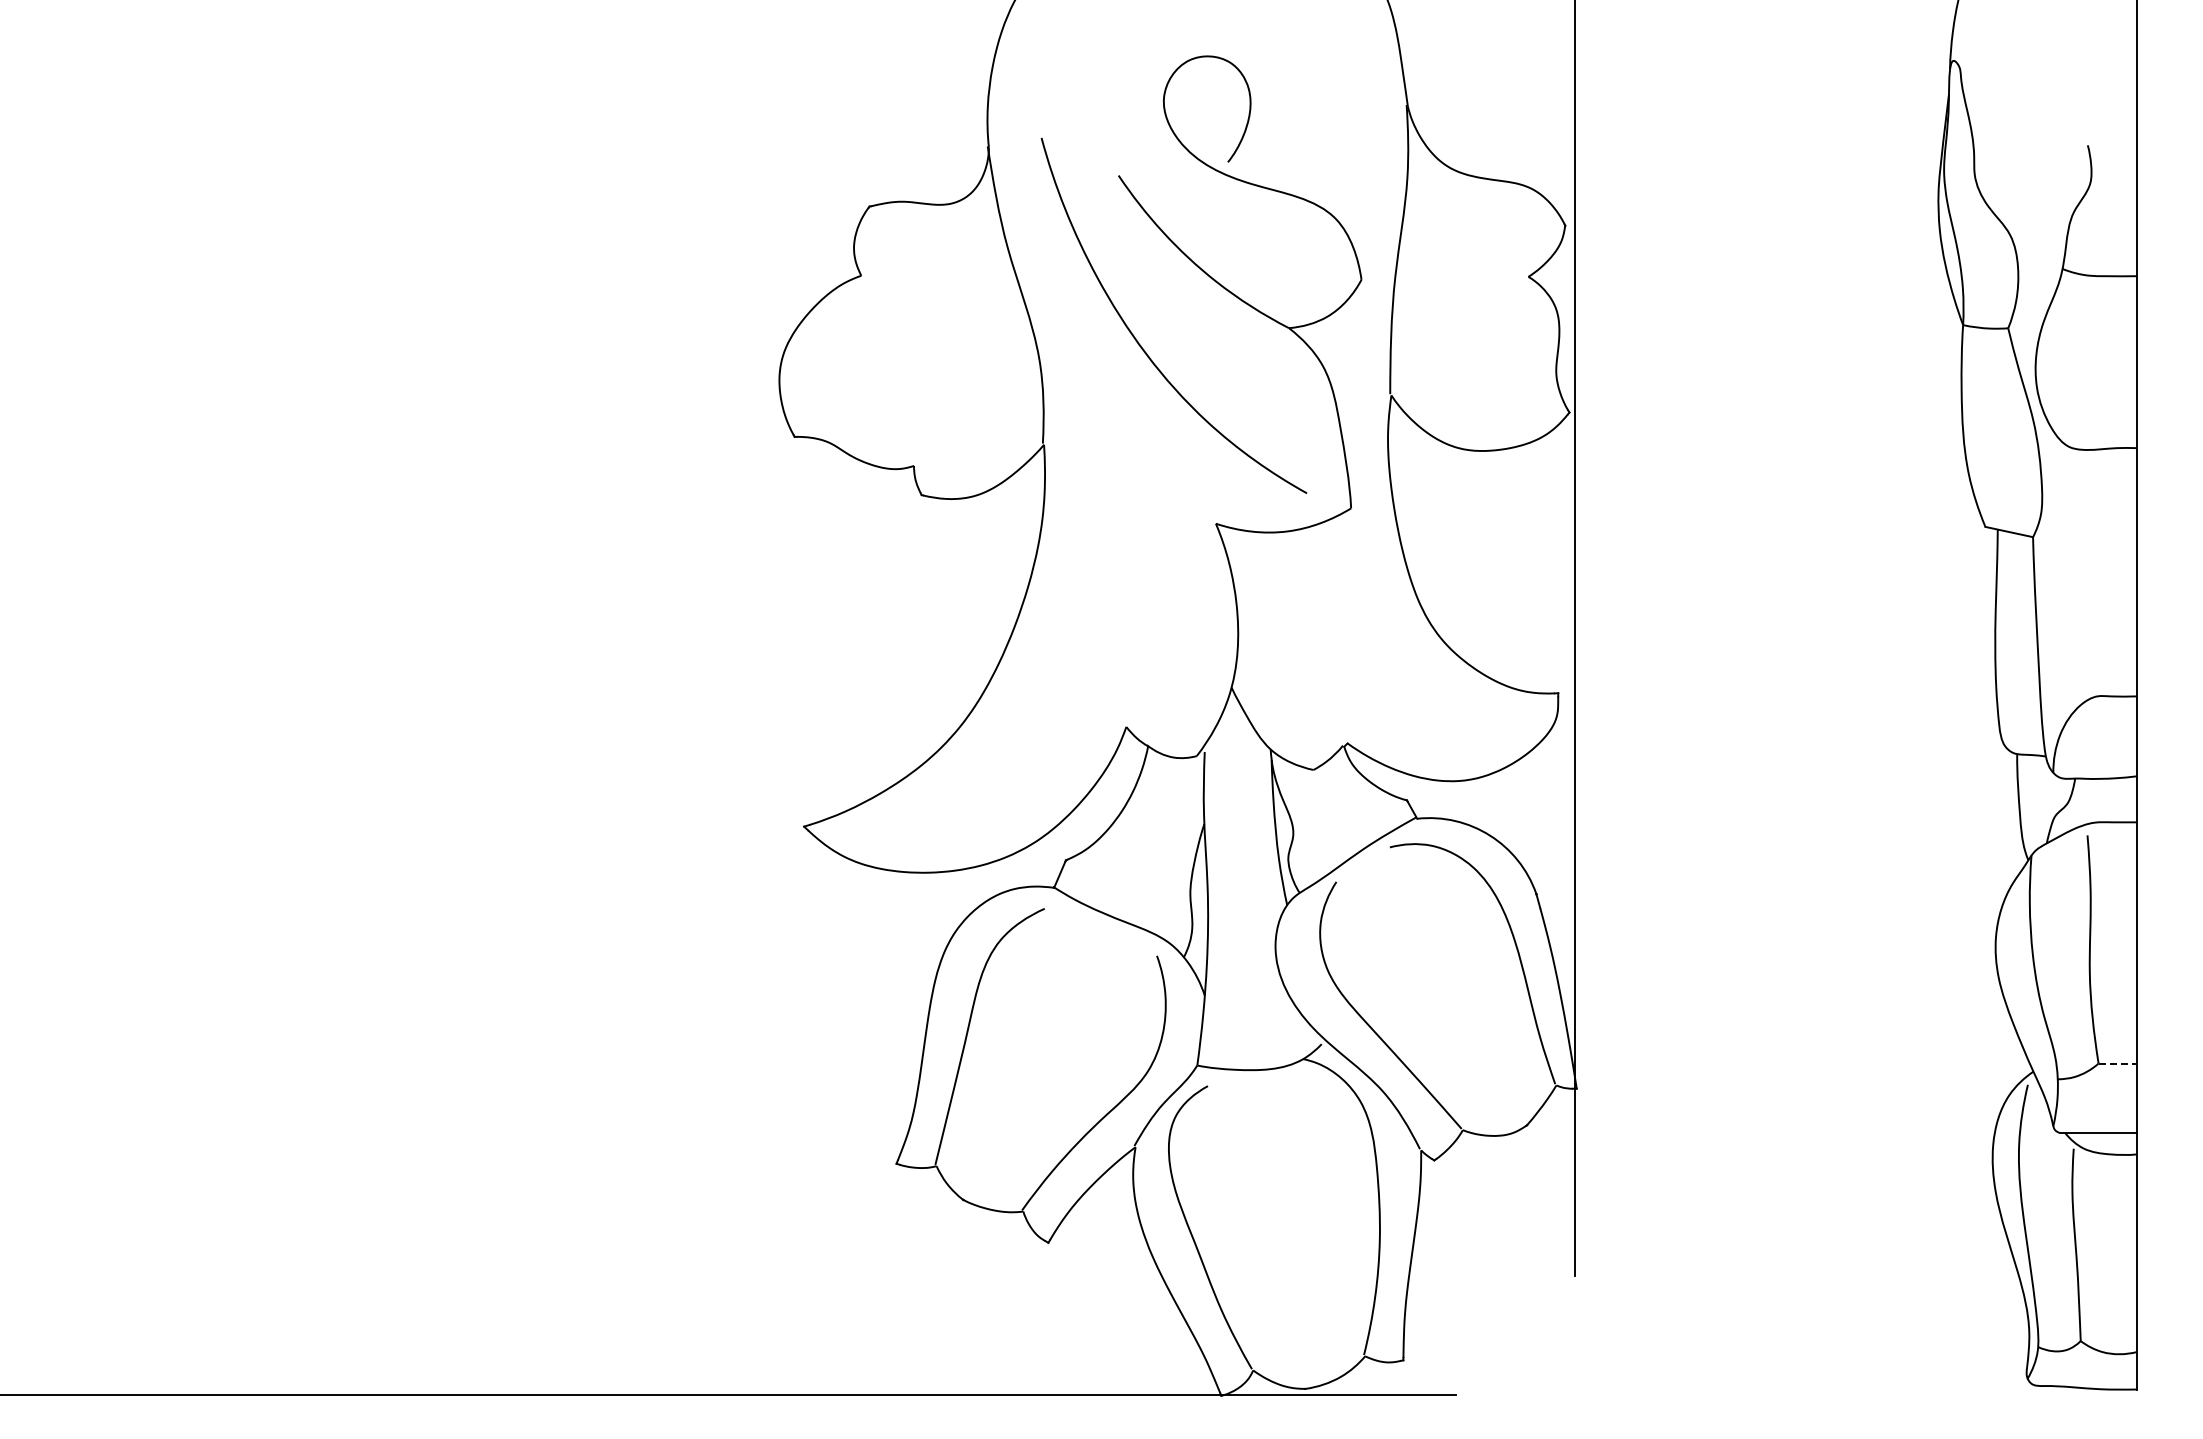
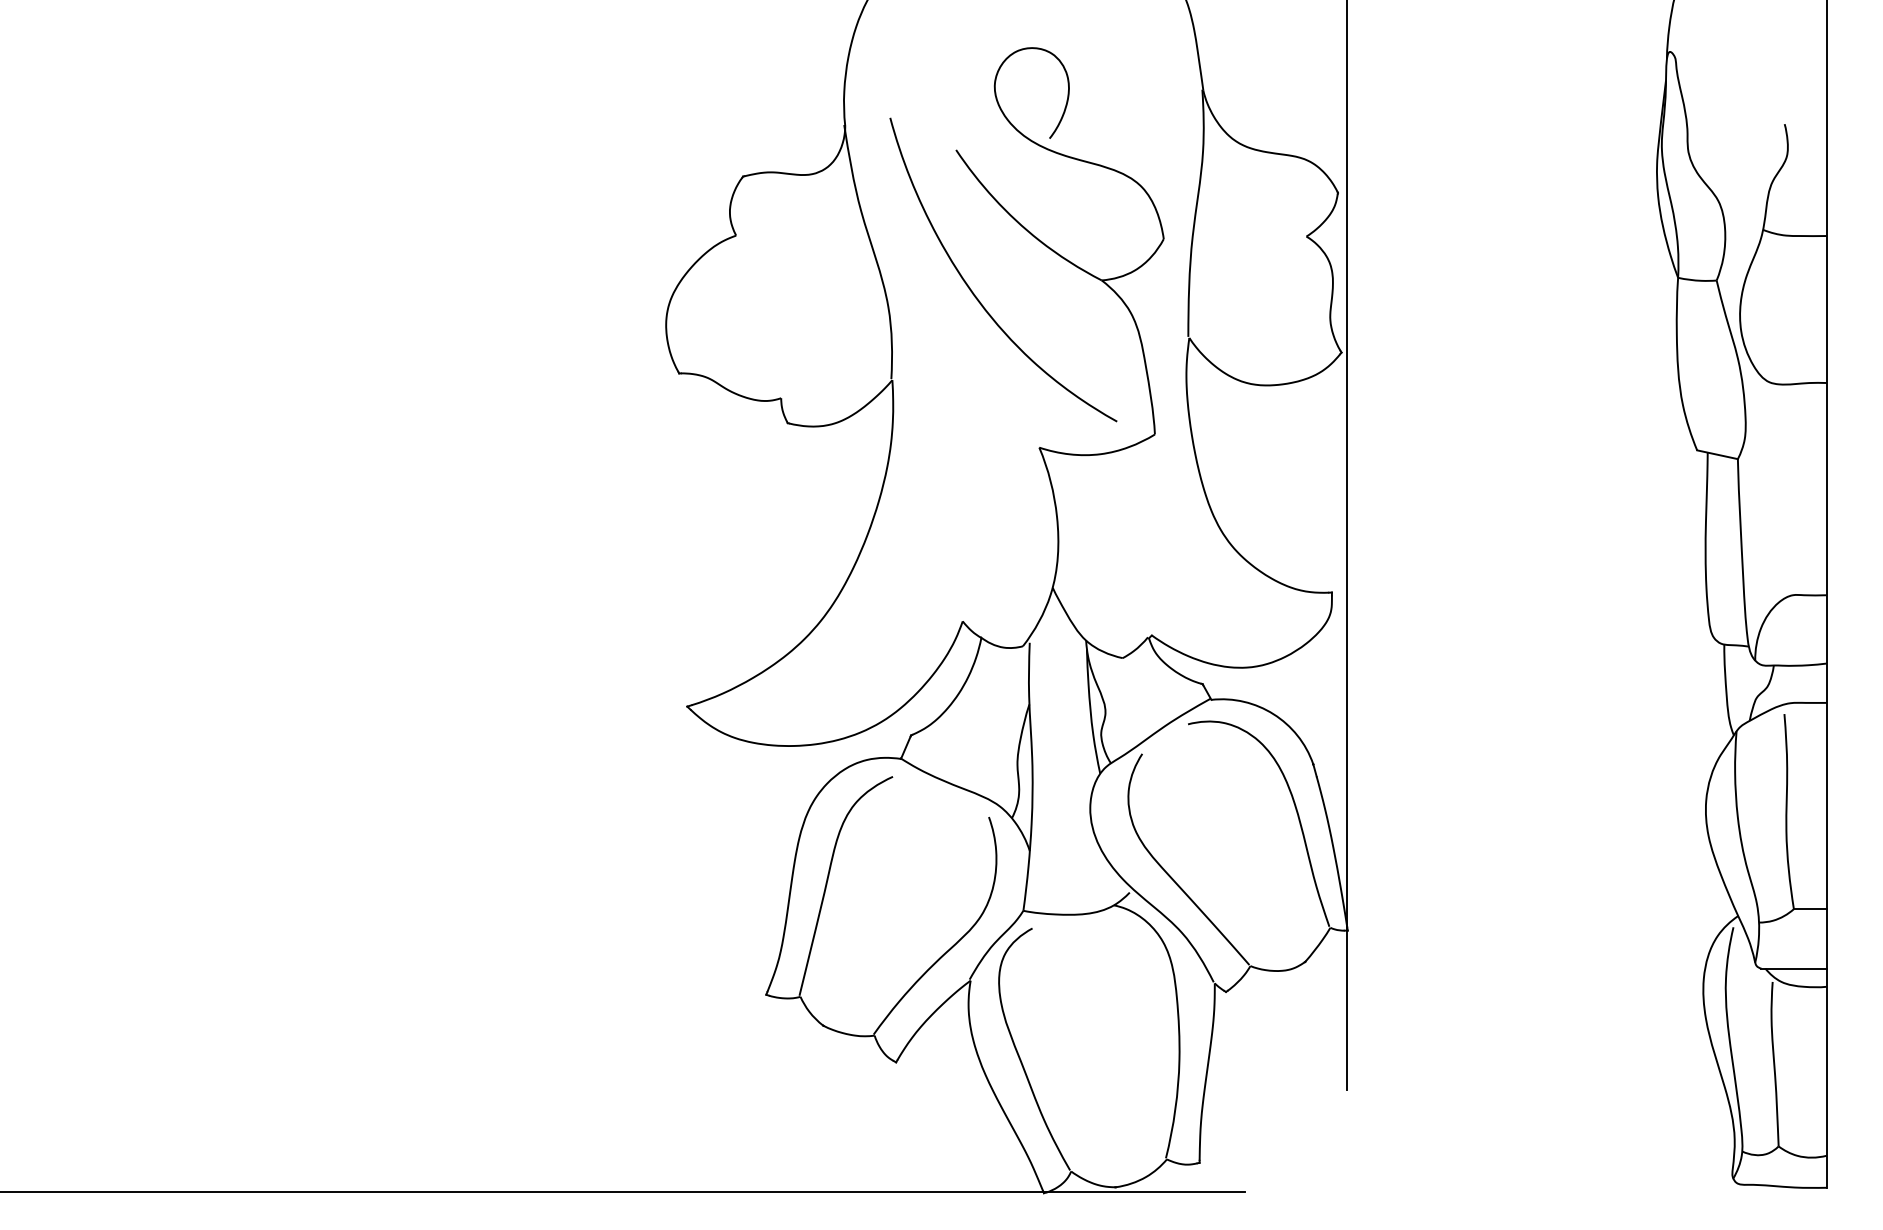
line: (2118, 1063) -> (1810, 909), dashed -> solid

